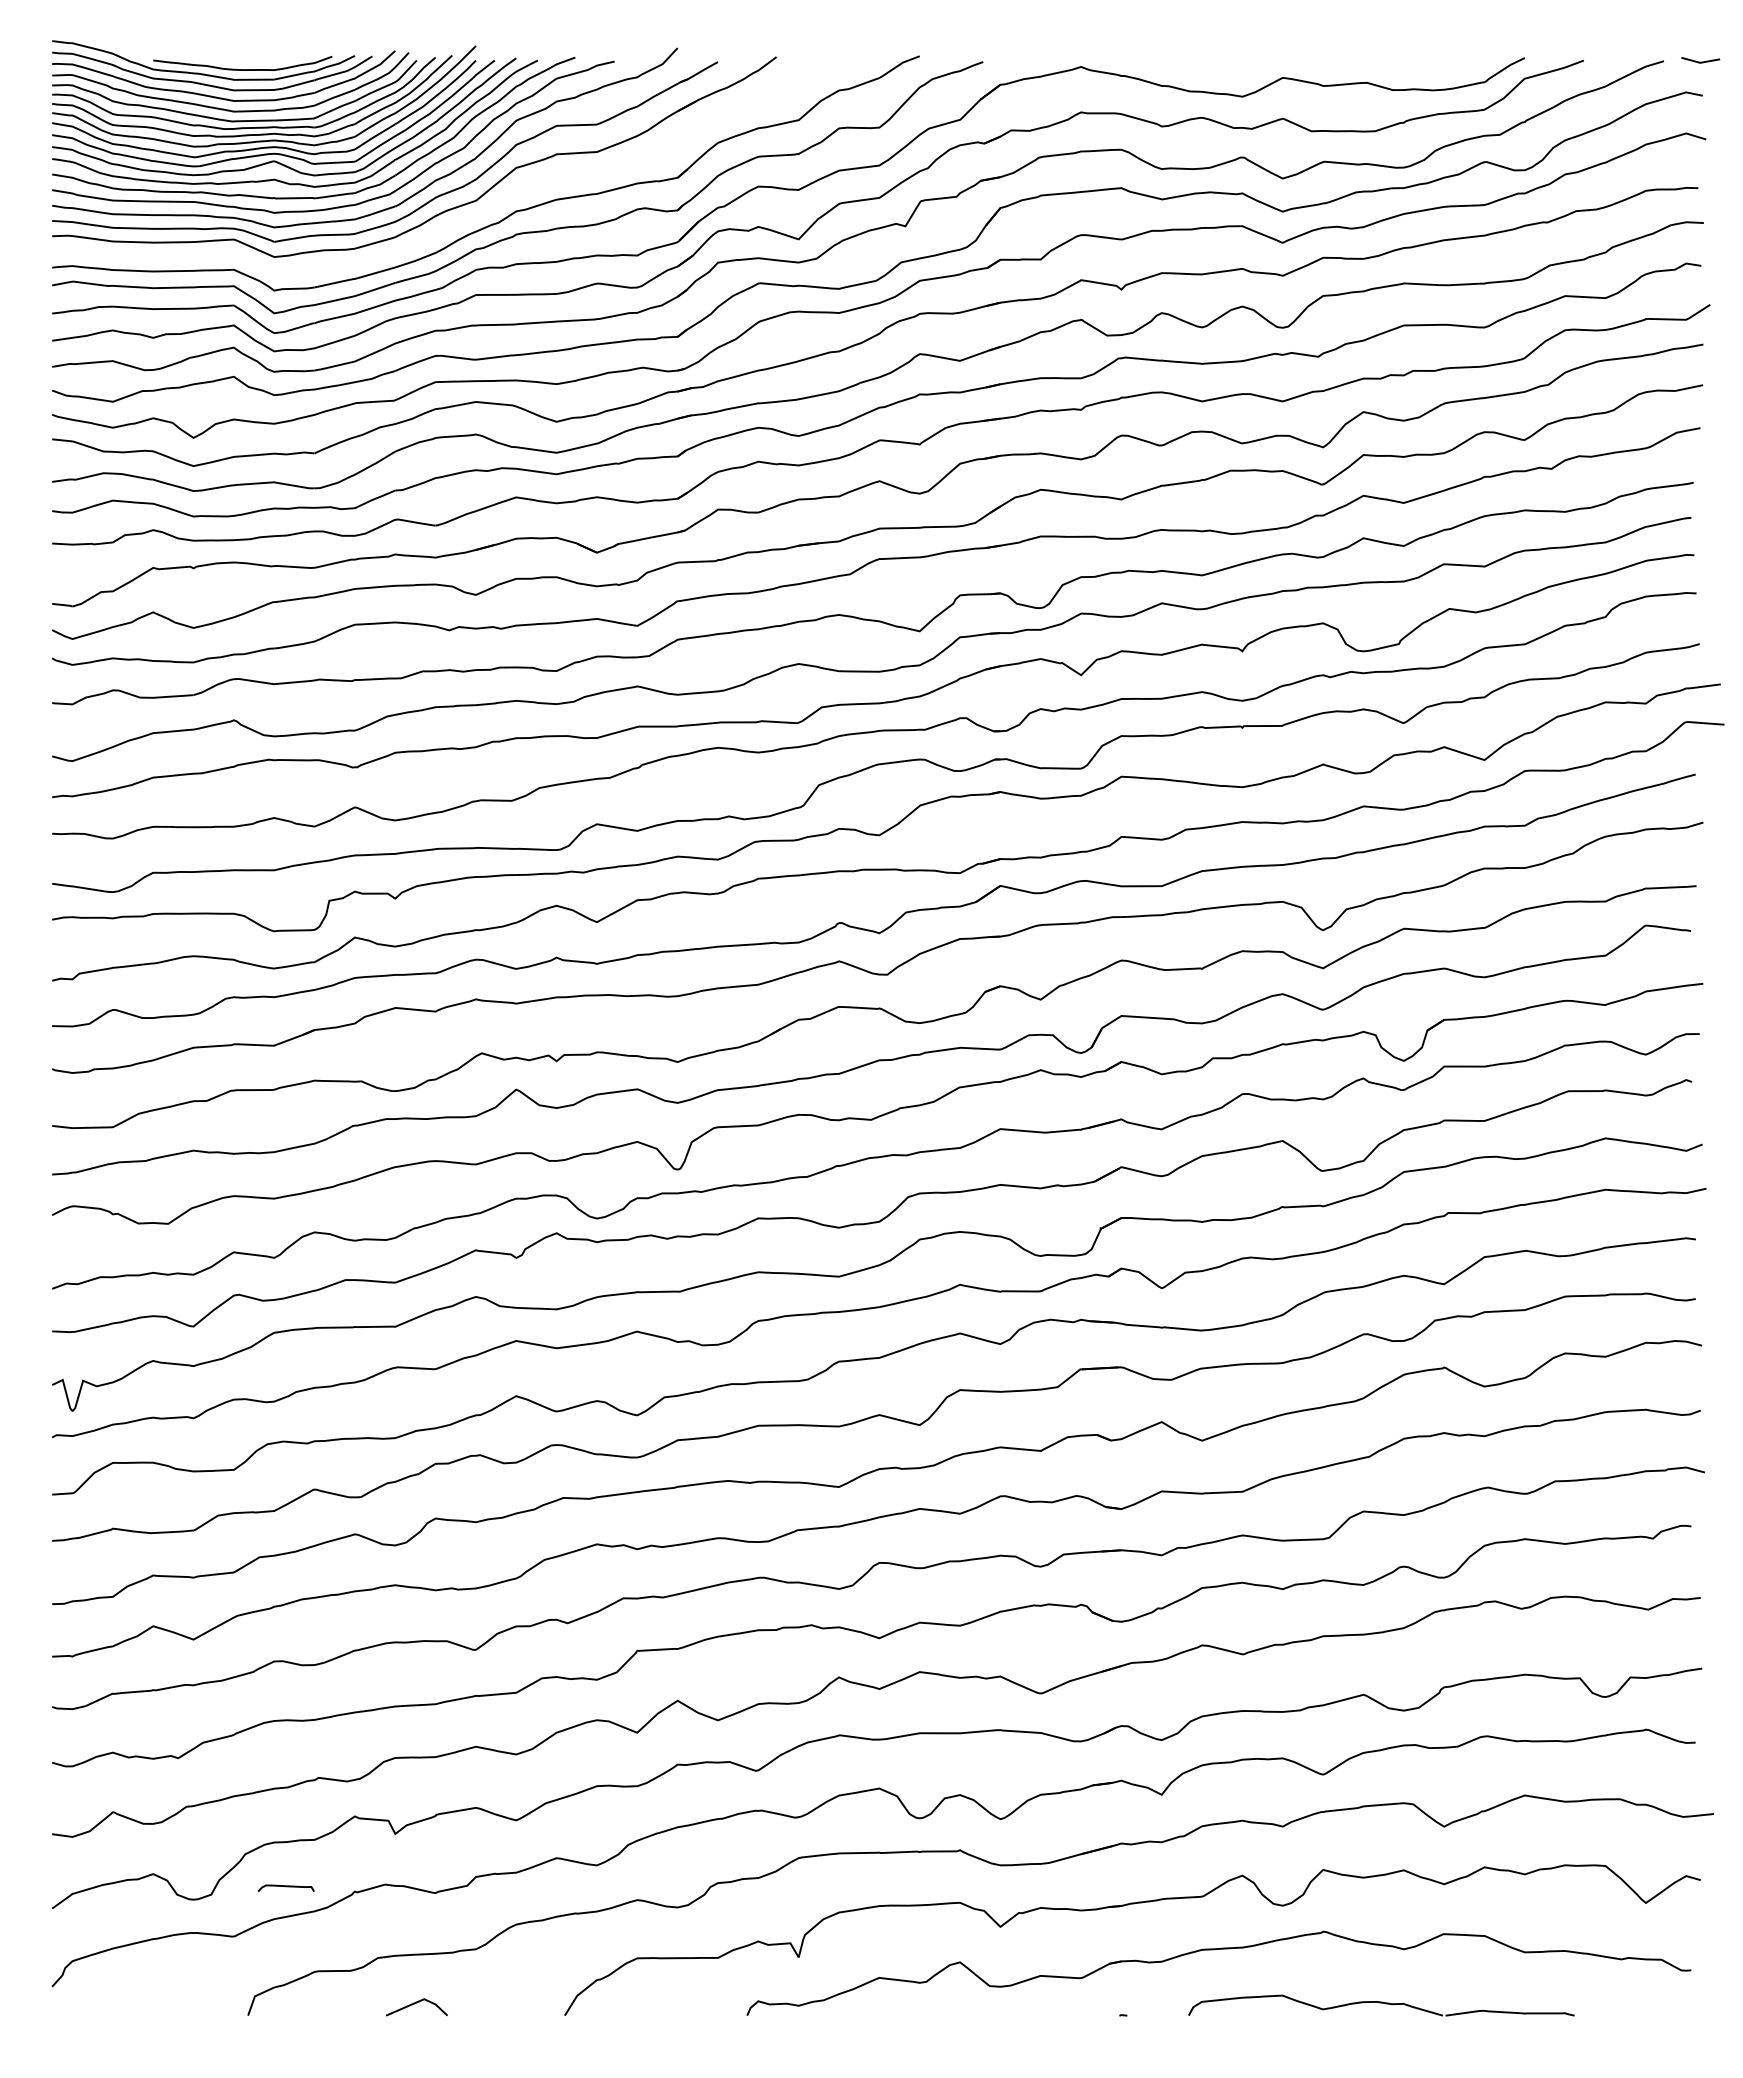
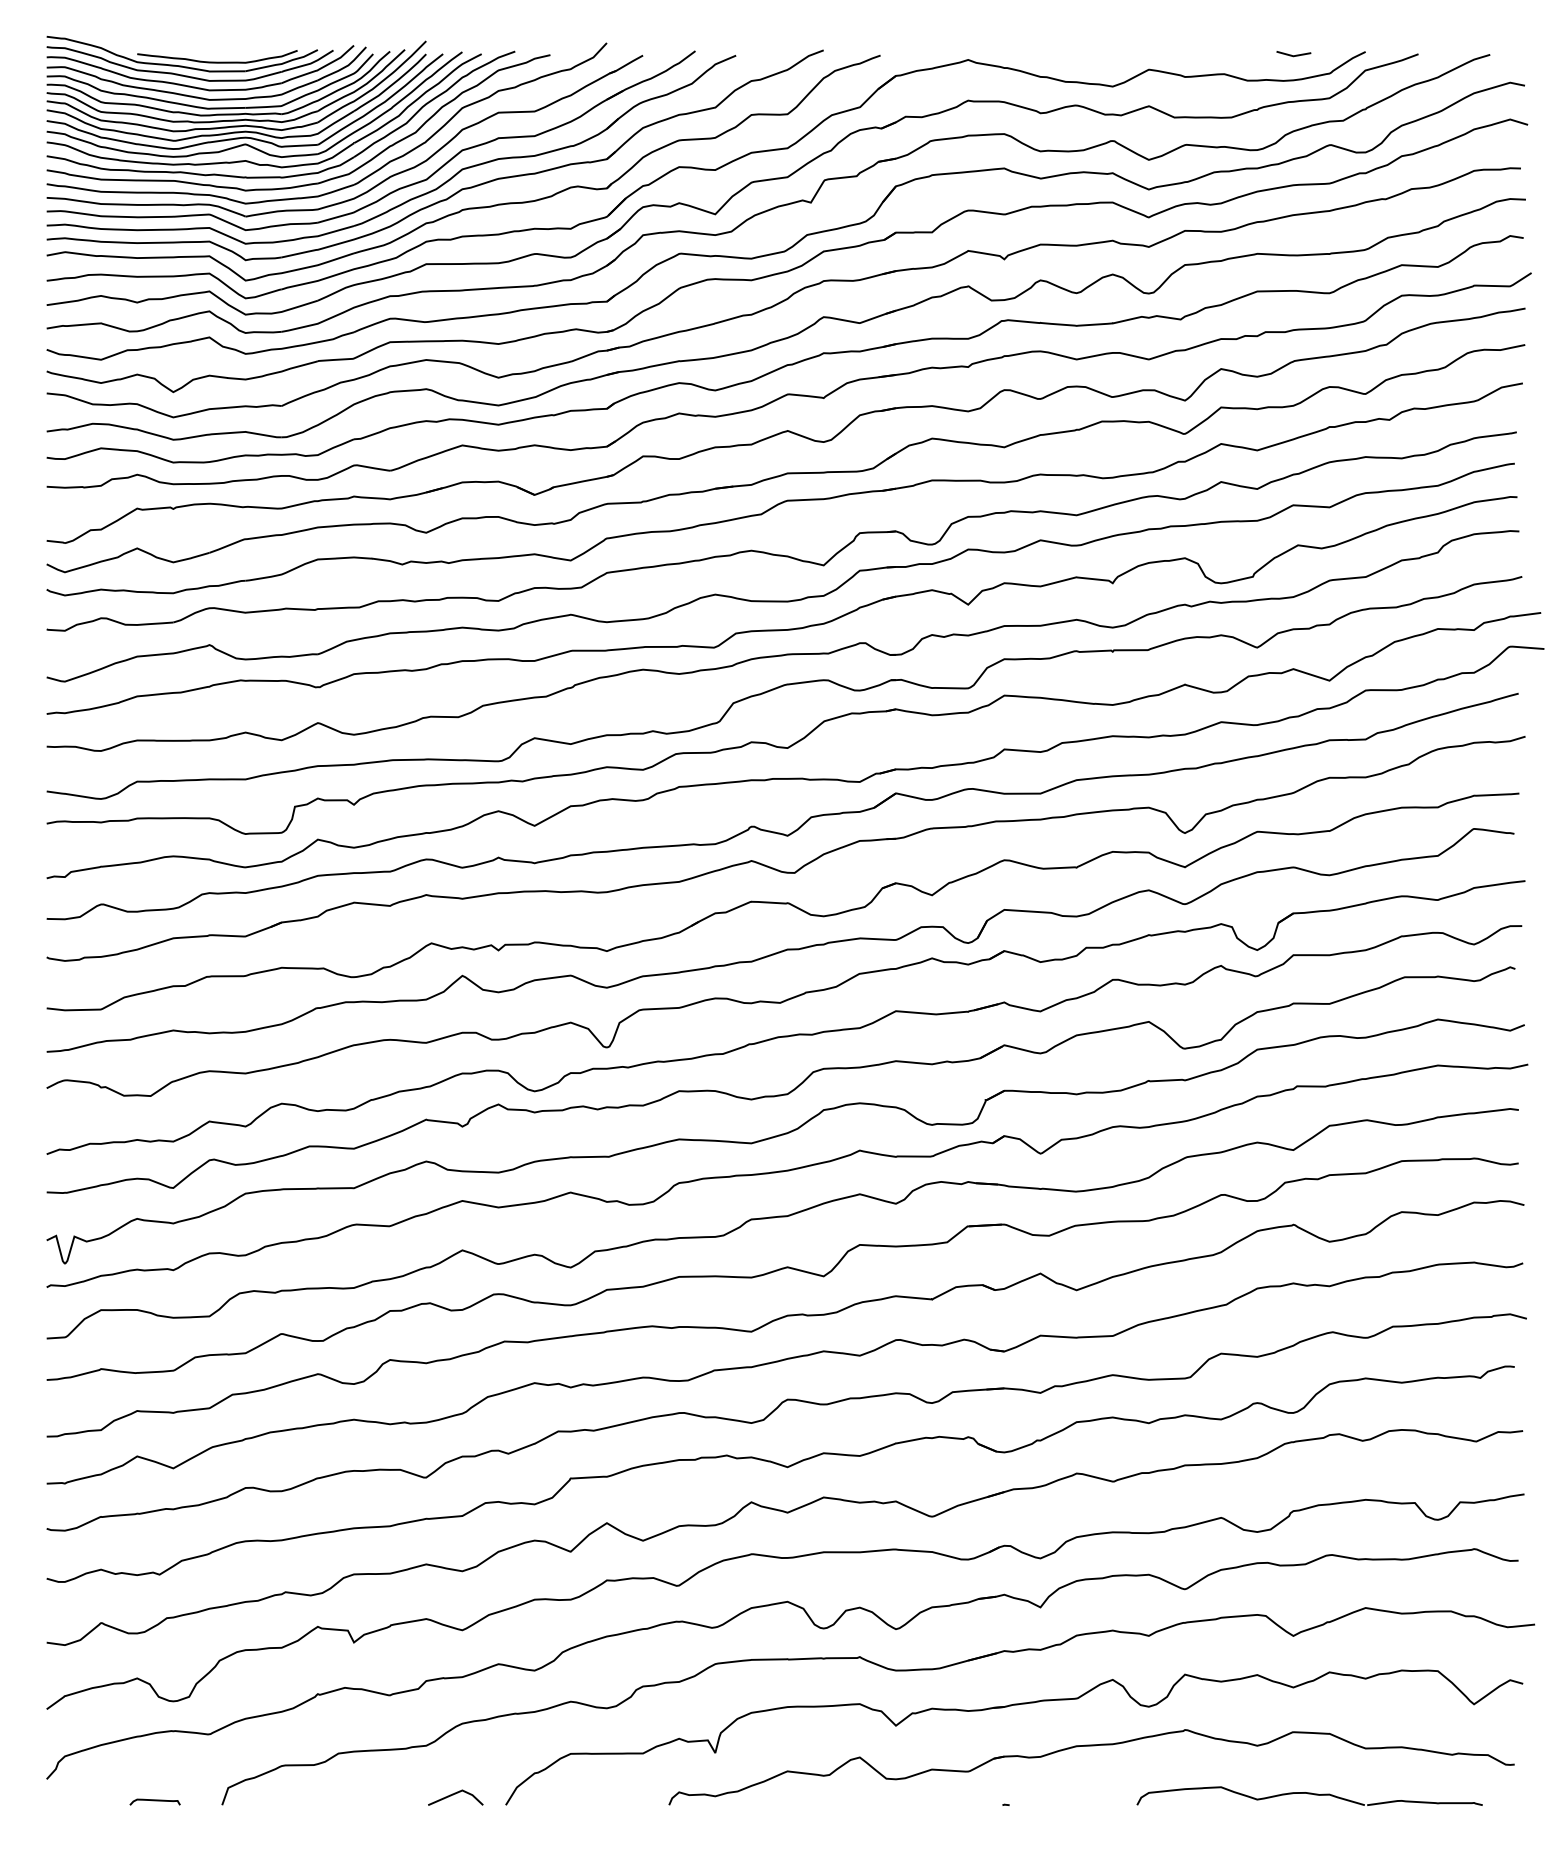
line: (1700, 61) -> (1293, 55), moved
part: (461, 220) -> (413, 197), added
curve: (285, 1887) -> (154, 1801), moved
line: (414, 2004) -> (453, 1795), moved
part: (1381, 2005) -> (1309, 1796), moved

